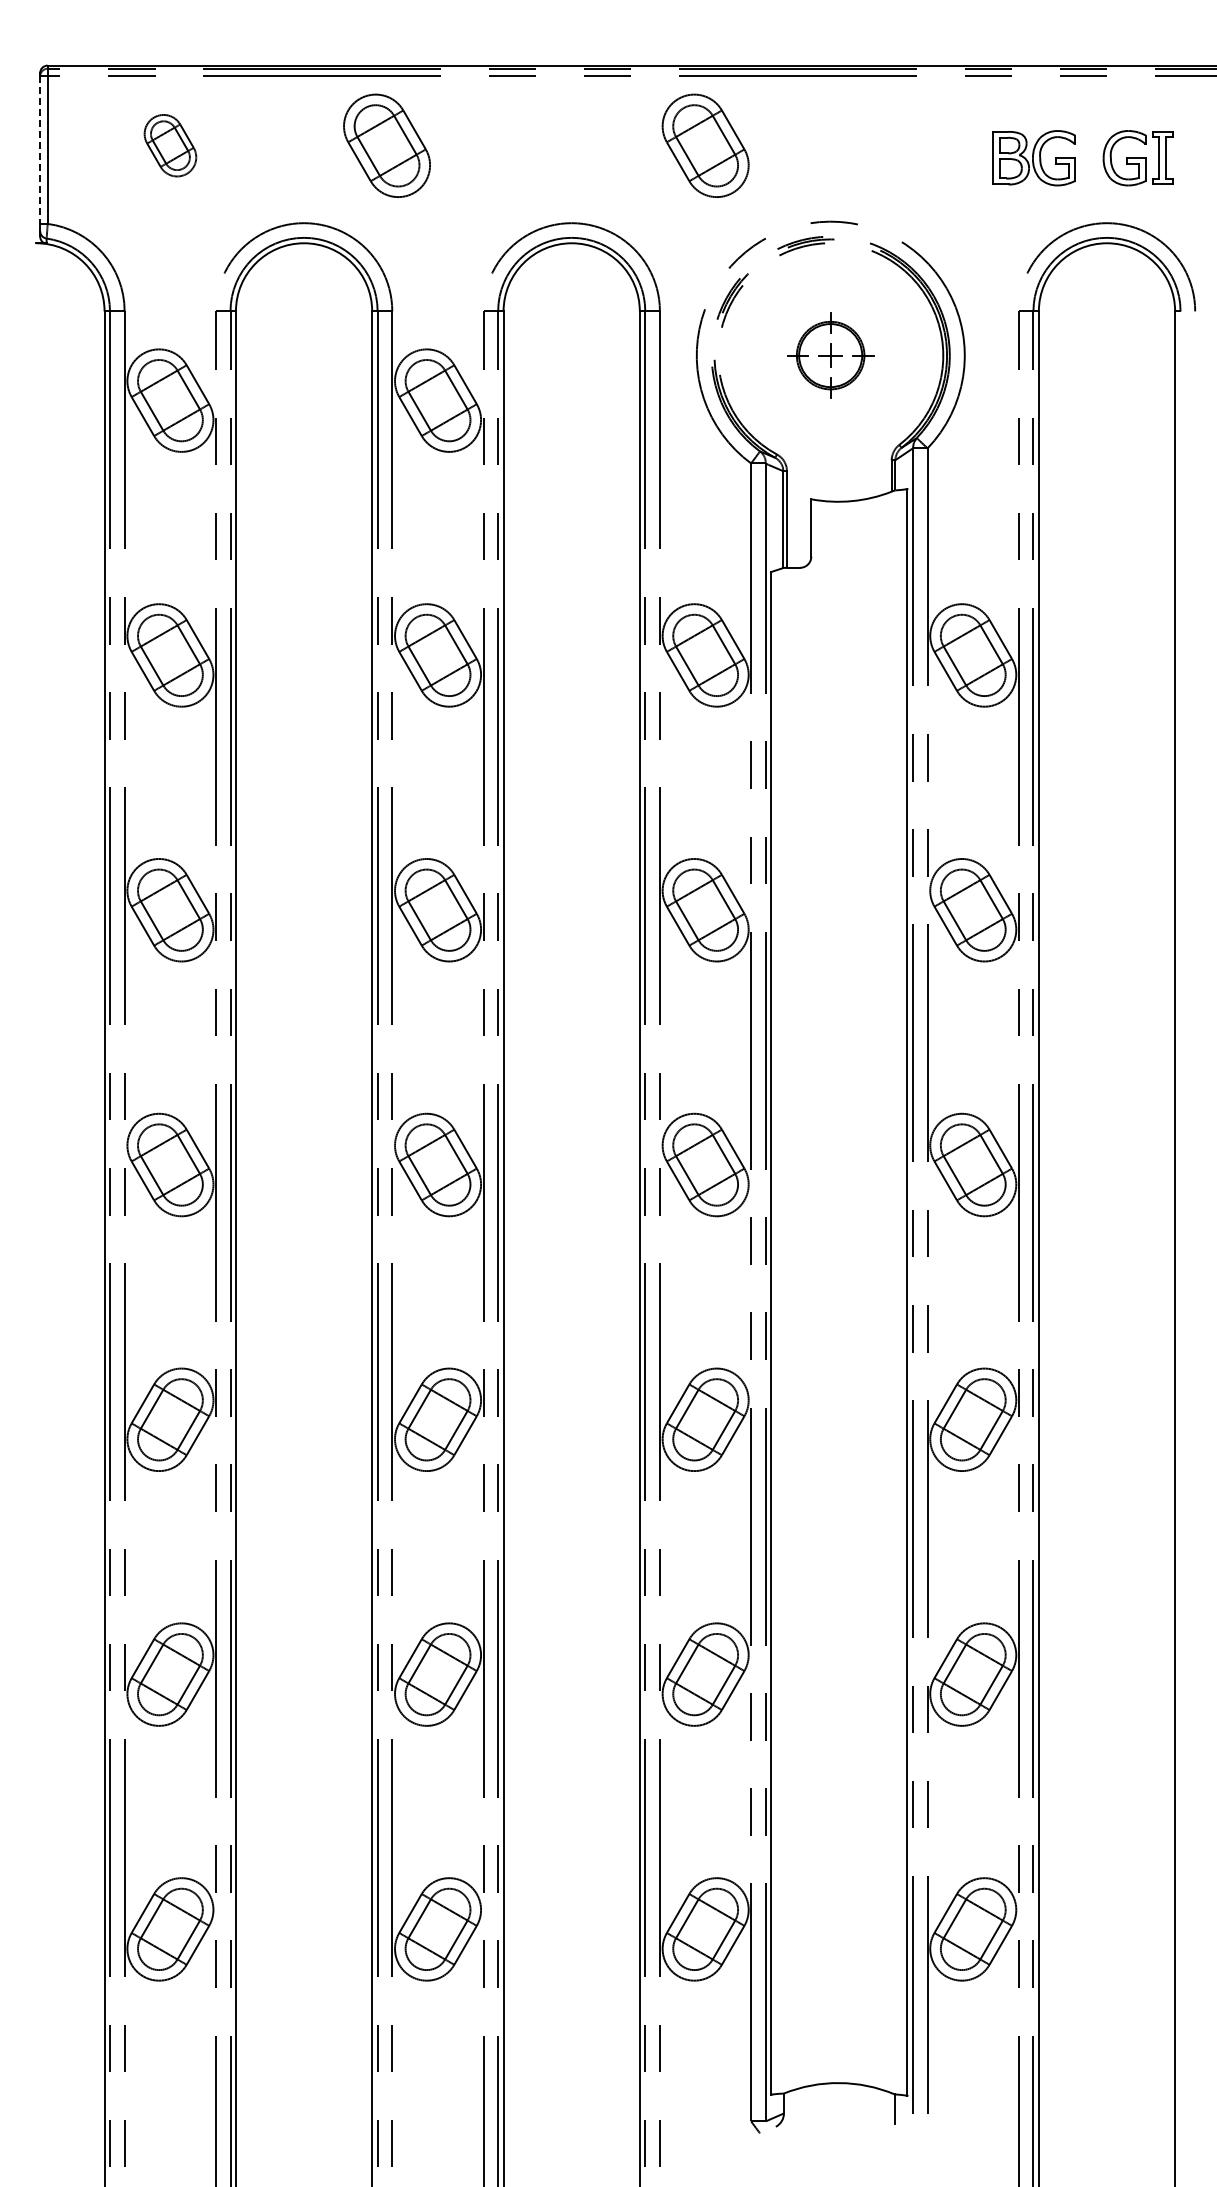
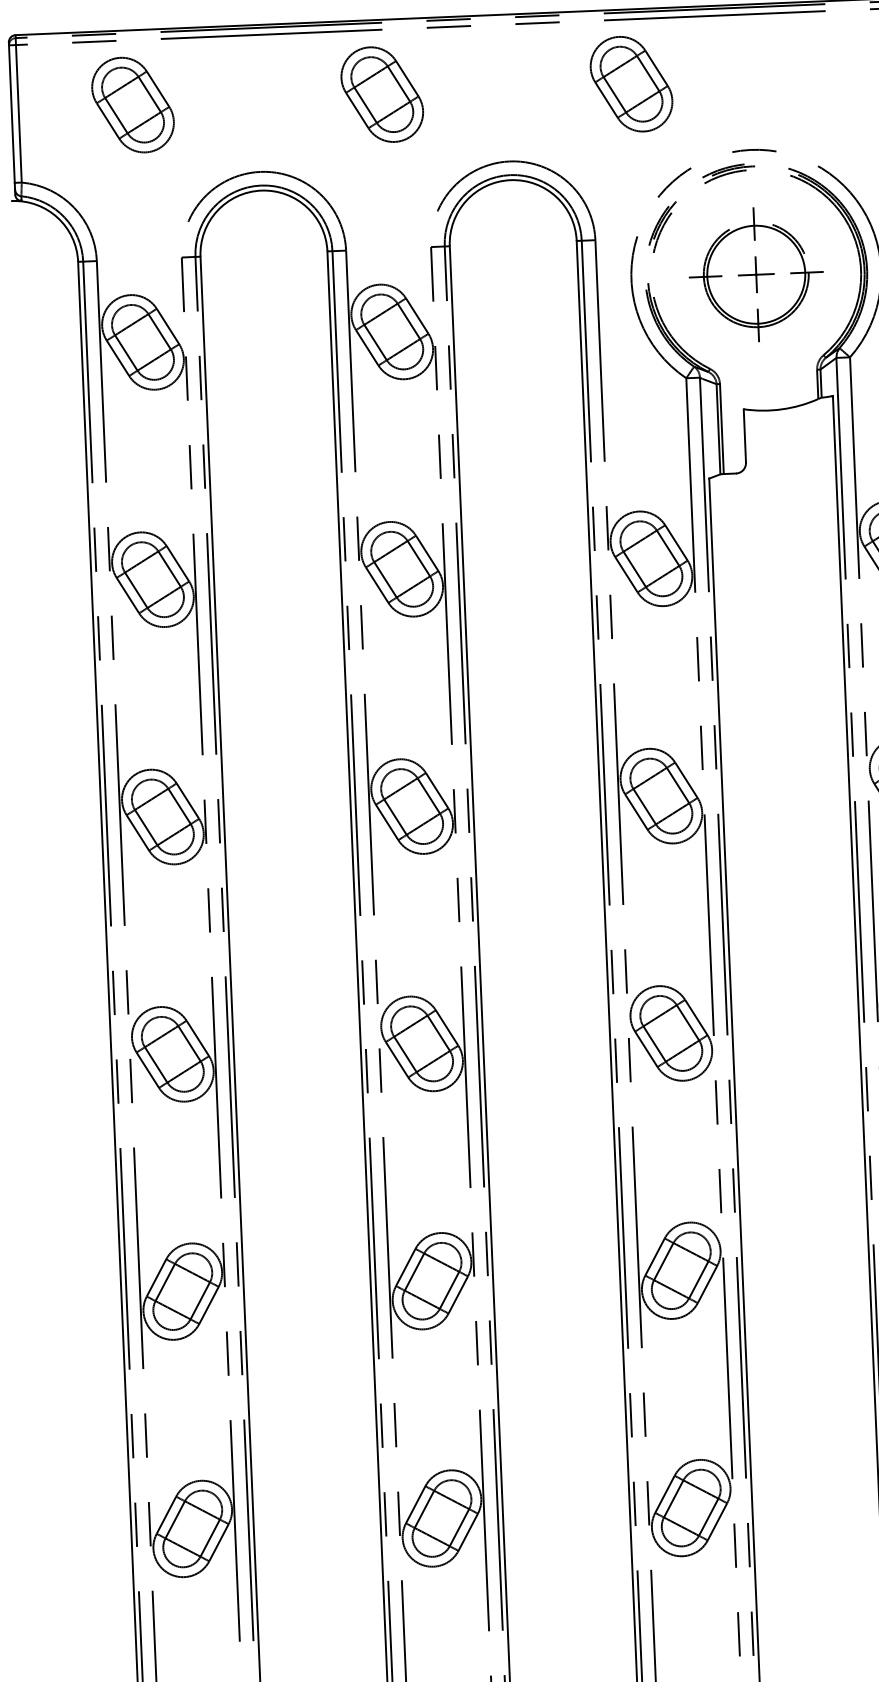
part: (170, 145) -> (133, 104), size x1.67
part: (386, 145) -> (381, 94), moved
line: (40, 150) -> (12, 114), dashed -> solid
part: (830, 355) -> (756, 274), size x1.67

